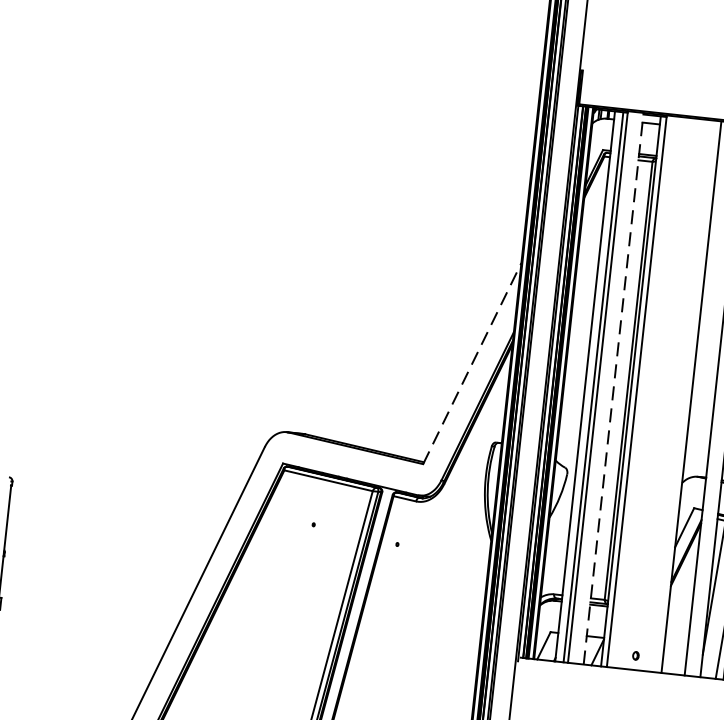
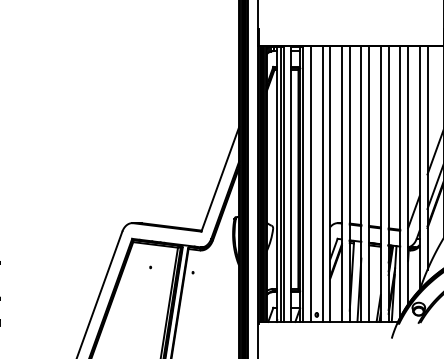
line: (472, 363) -> (220, 179), dashed -> solid
line: (613, 389) -> (291, 184), dashed -> solid
line: (651, 391) -> (310, 183), added
line: (675, 394) -> (322, 183), added

